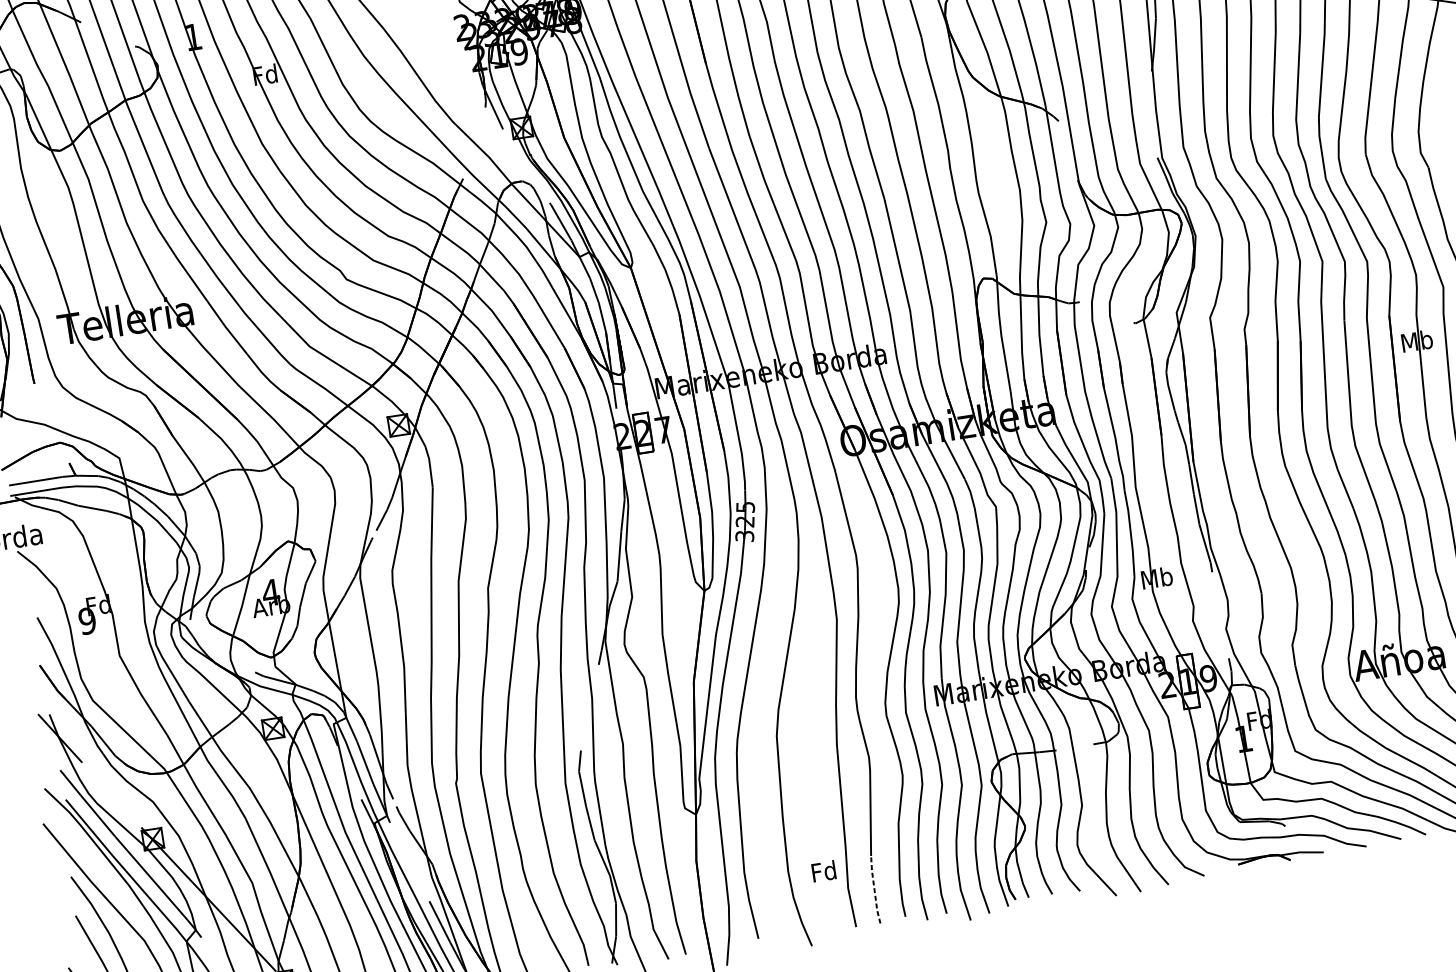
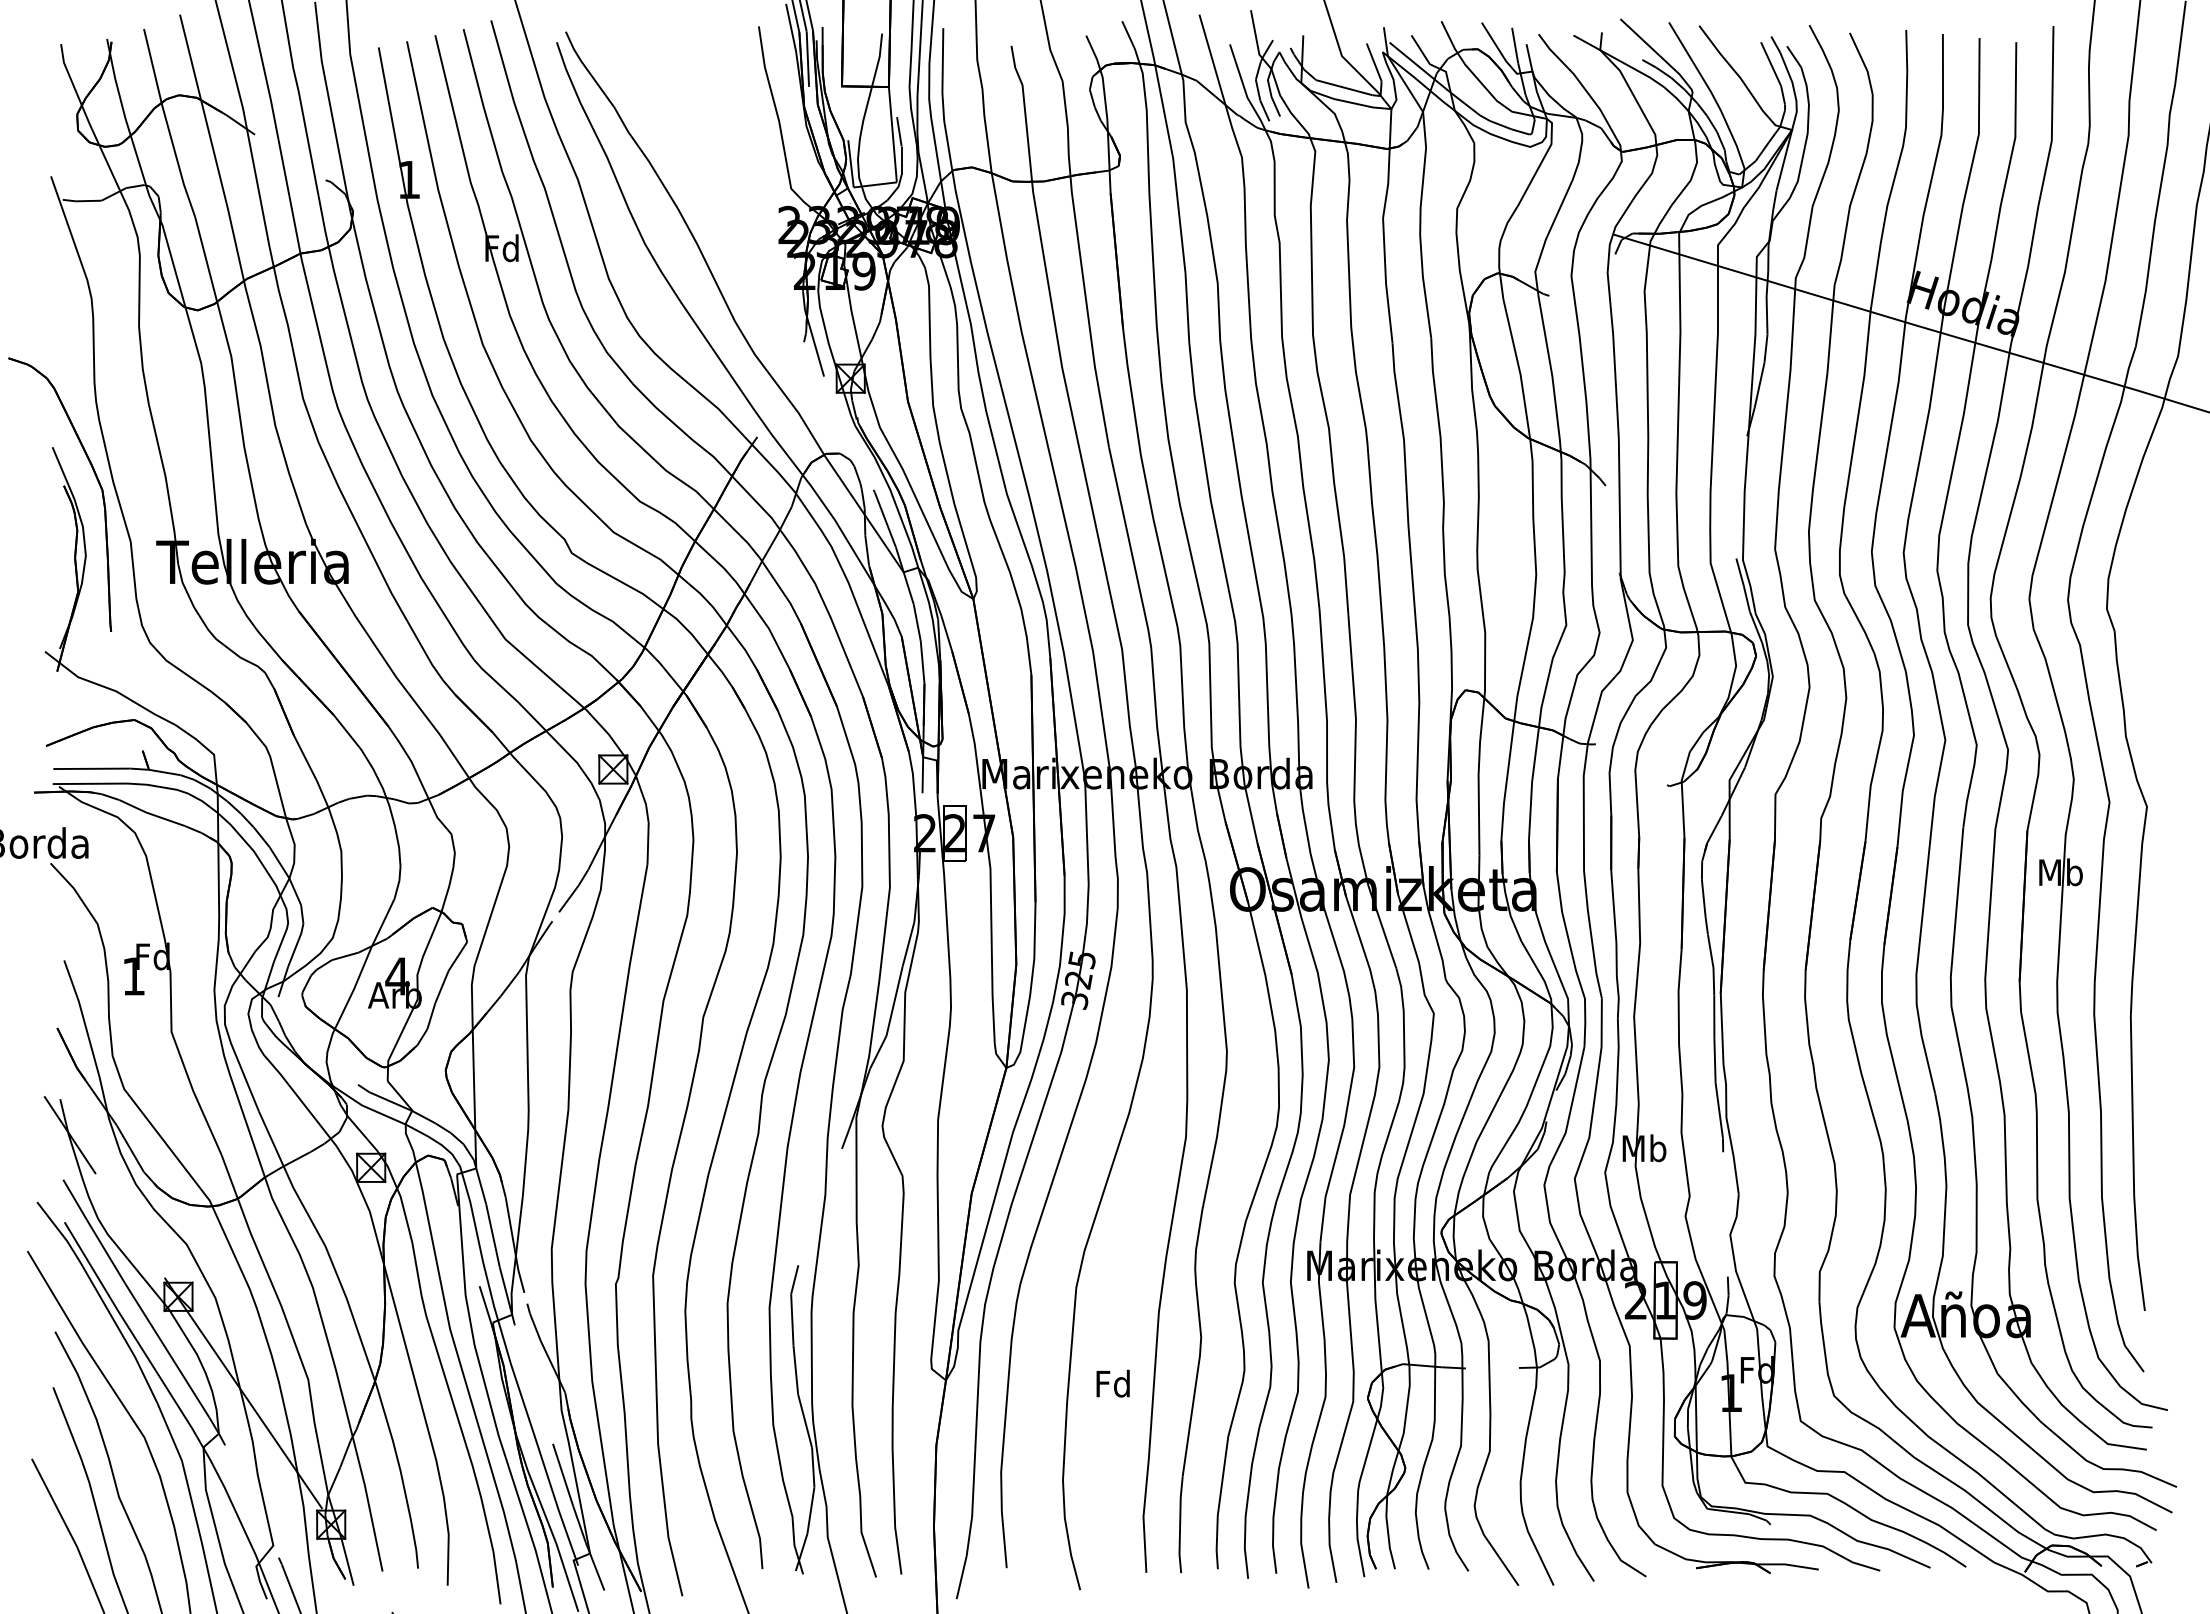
text: (87, 621) -> (133, 976), 9 -> 1
text: (823, 871) -> (1112, 1383), moved
line: (874, 889) -> (1180, 1523), dashed -> solid

